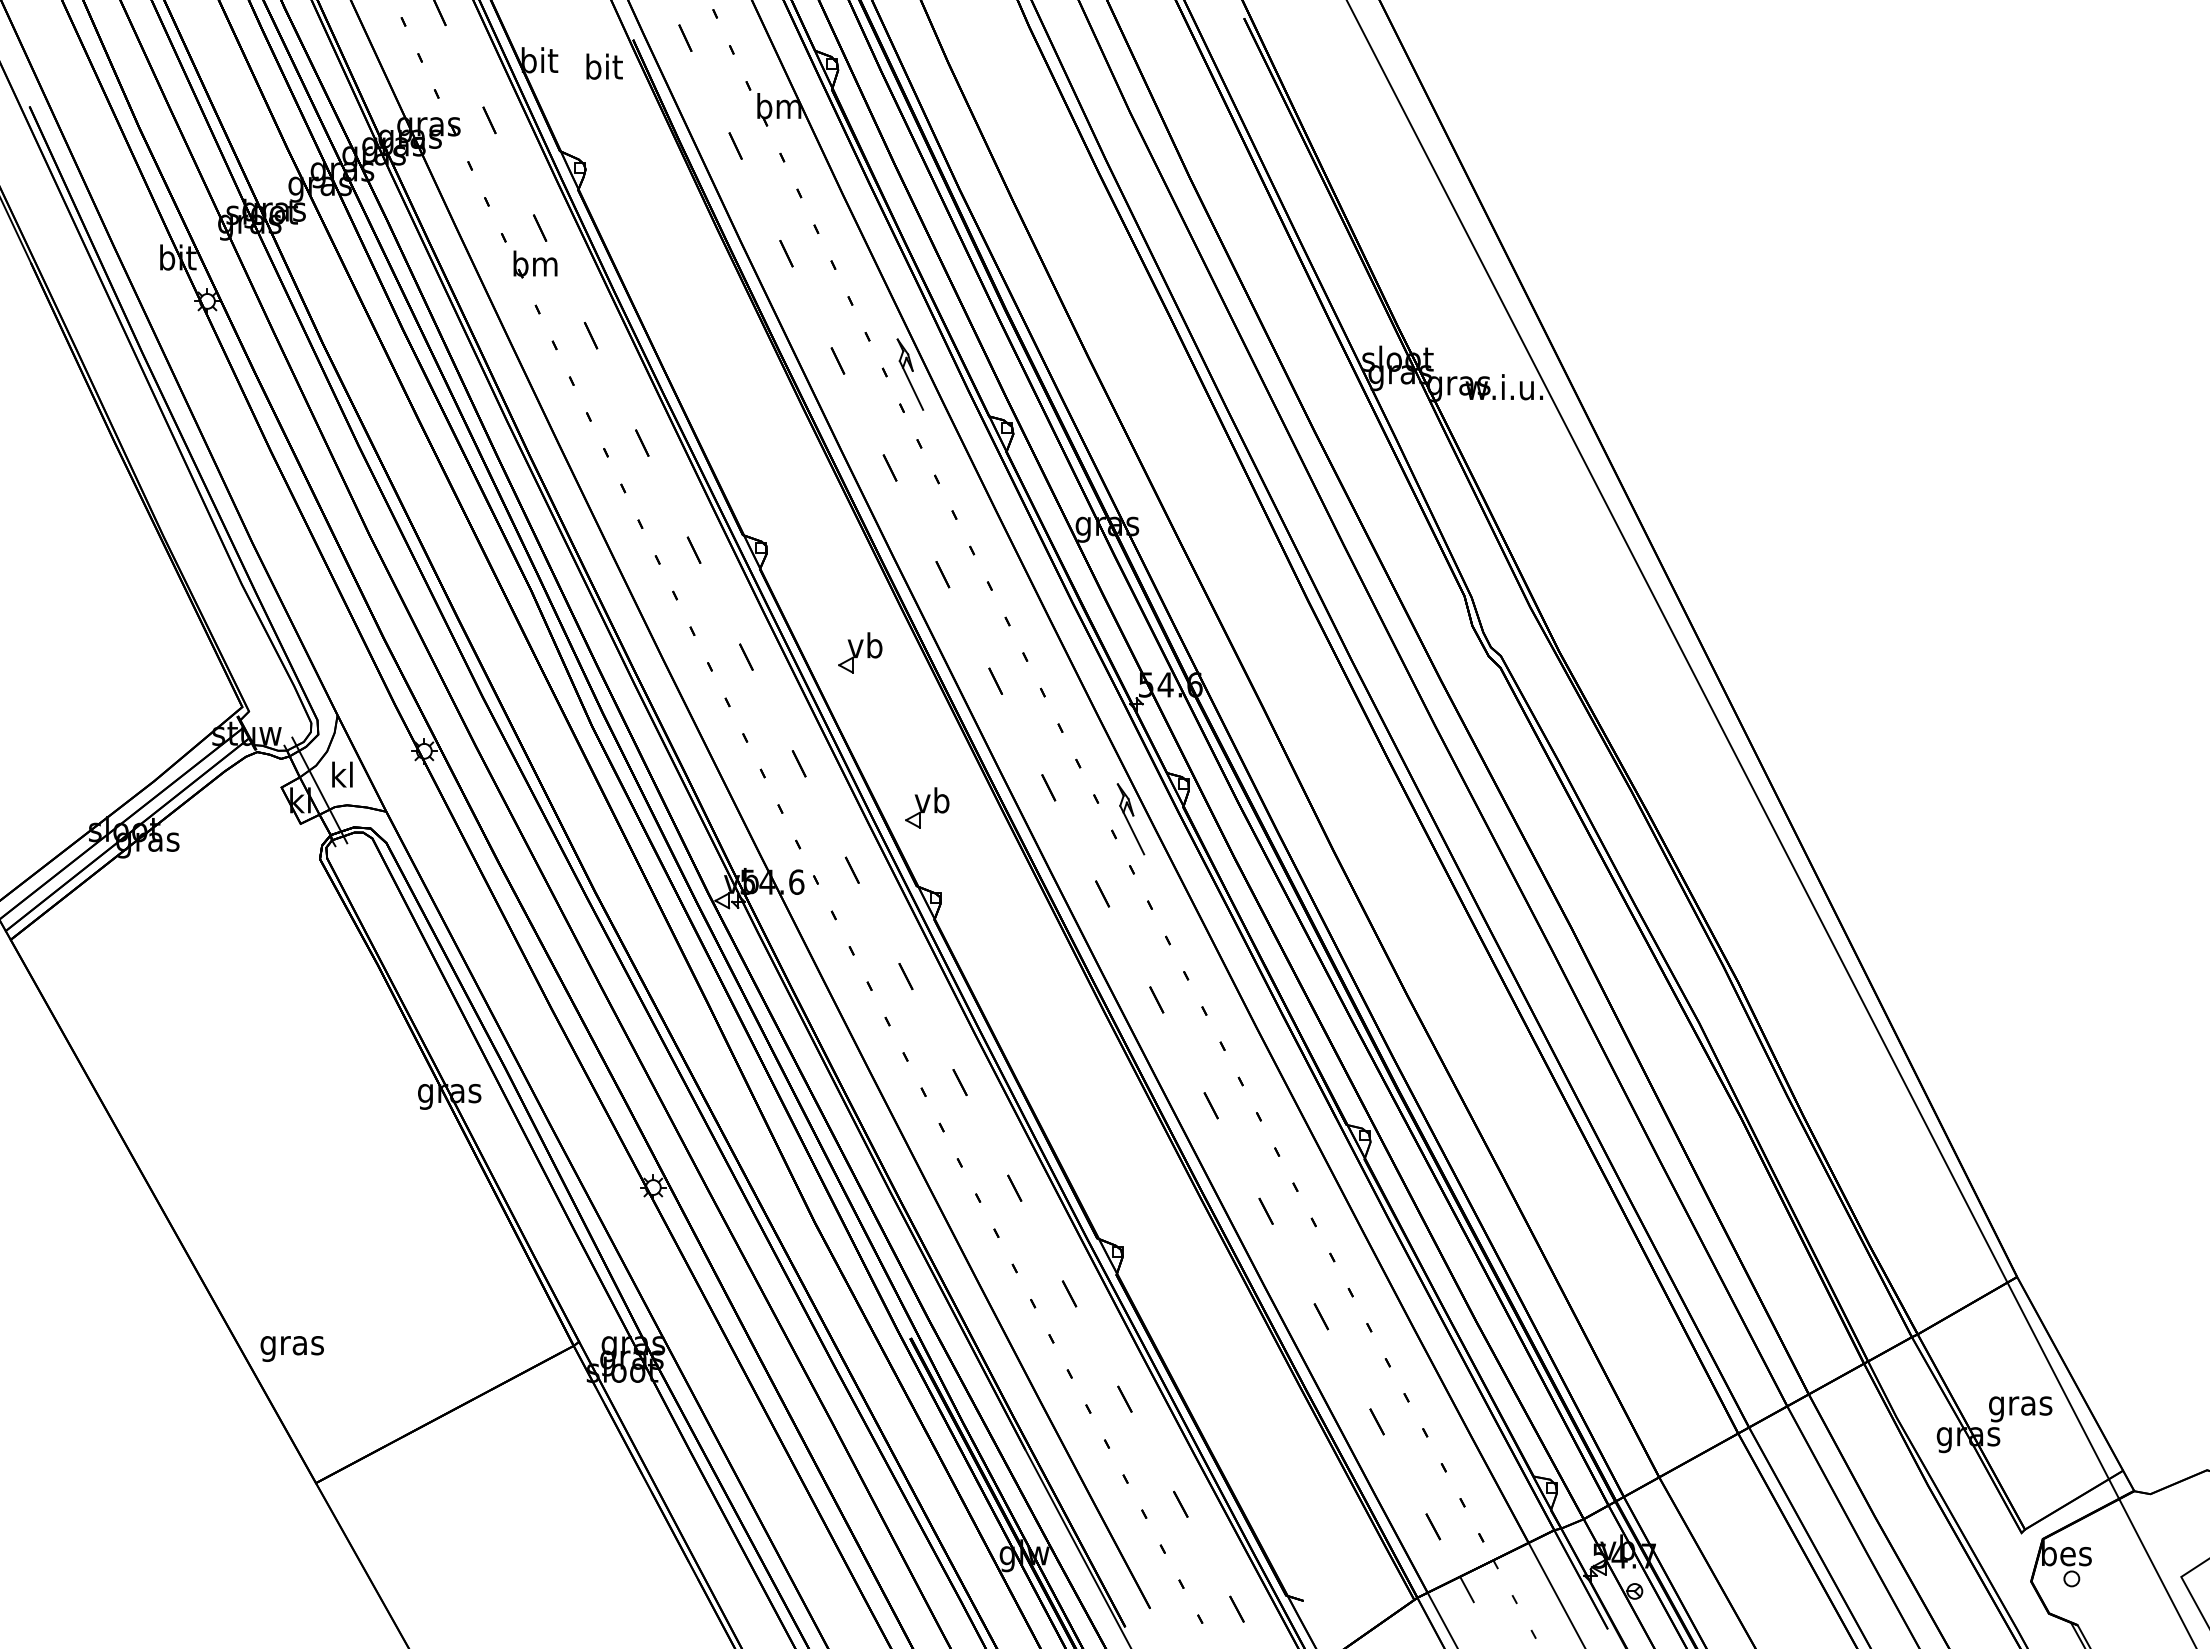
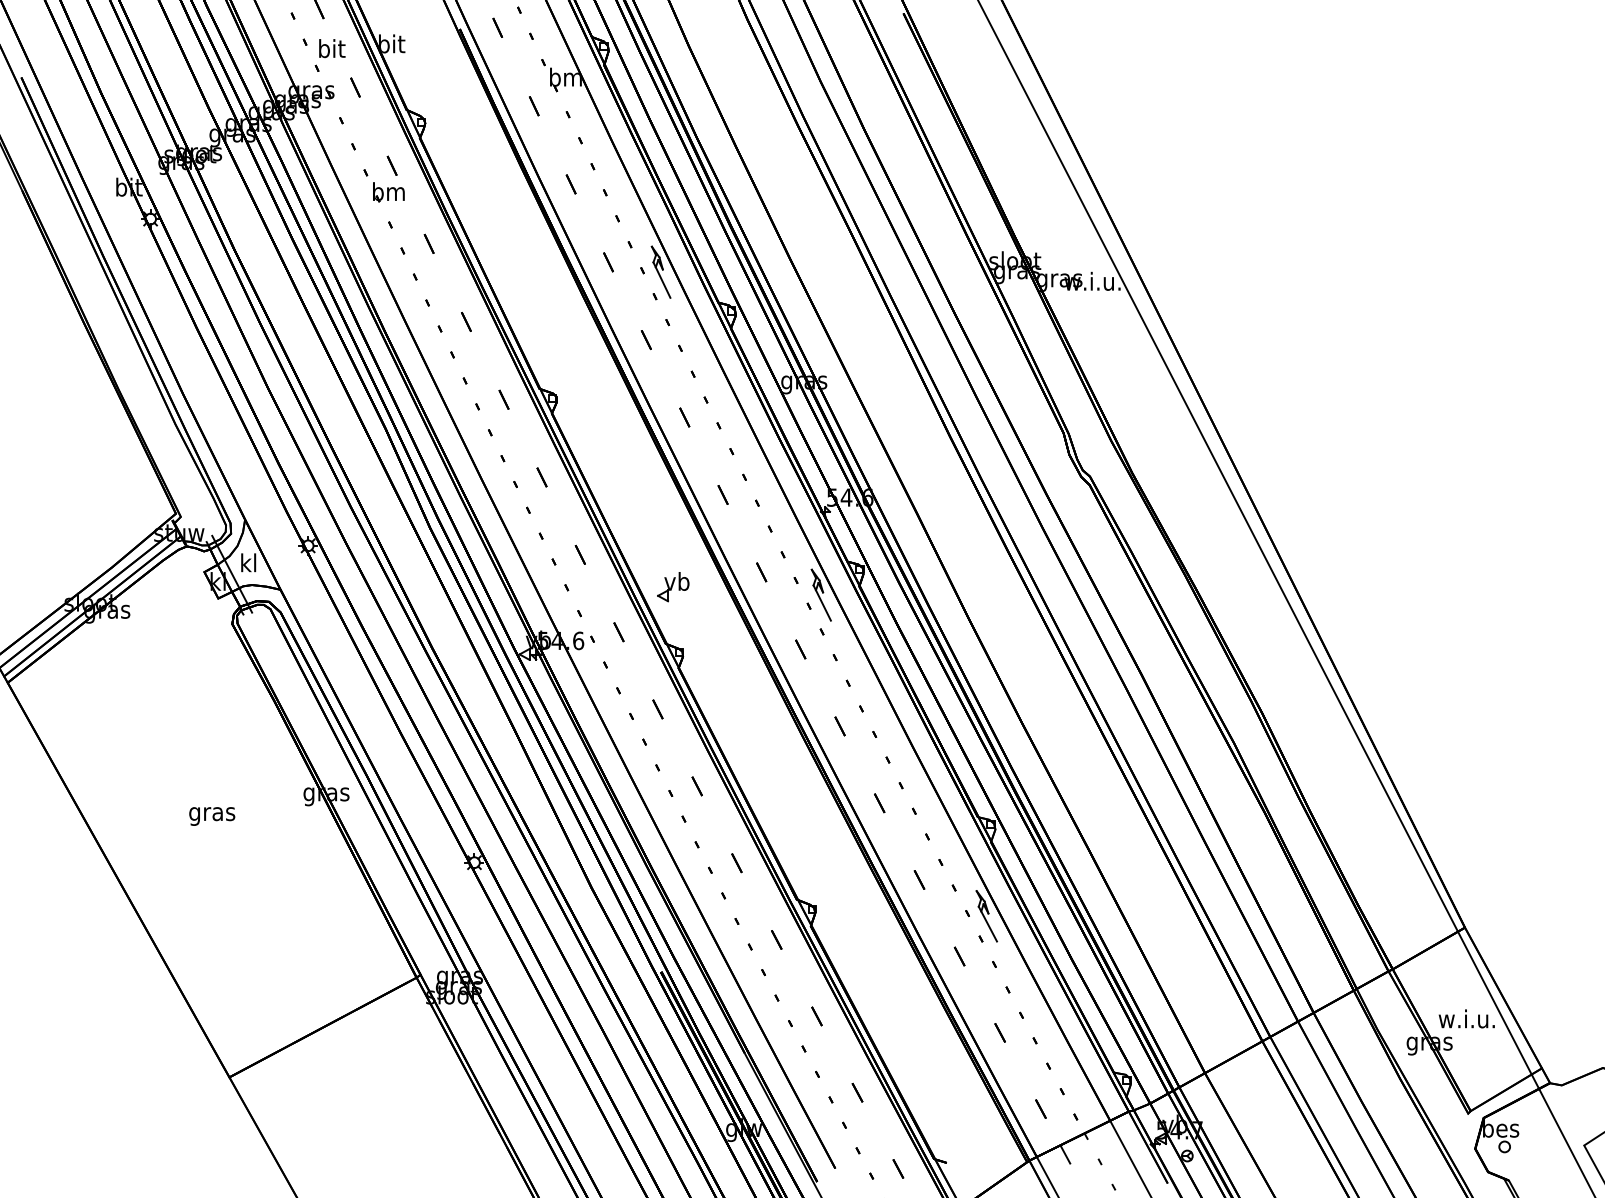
text: (604, 66) -> (332, 48), moved
part: (860, 652) -> (624, 474), removed
part: (1358, 1261) -> (986, 916), added
text: (291, 1348) -> (211, 816), moved
text: (2019, 1405) -> (1466, 1020), gras -> w.i.u.

